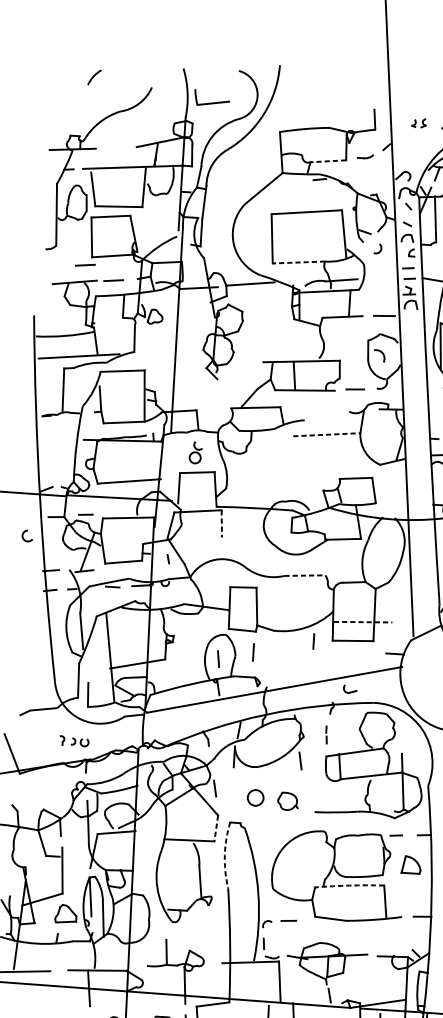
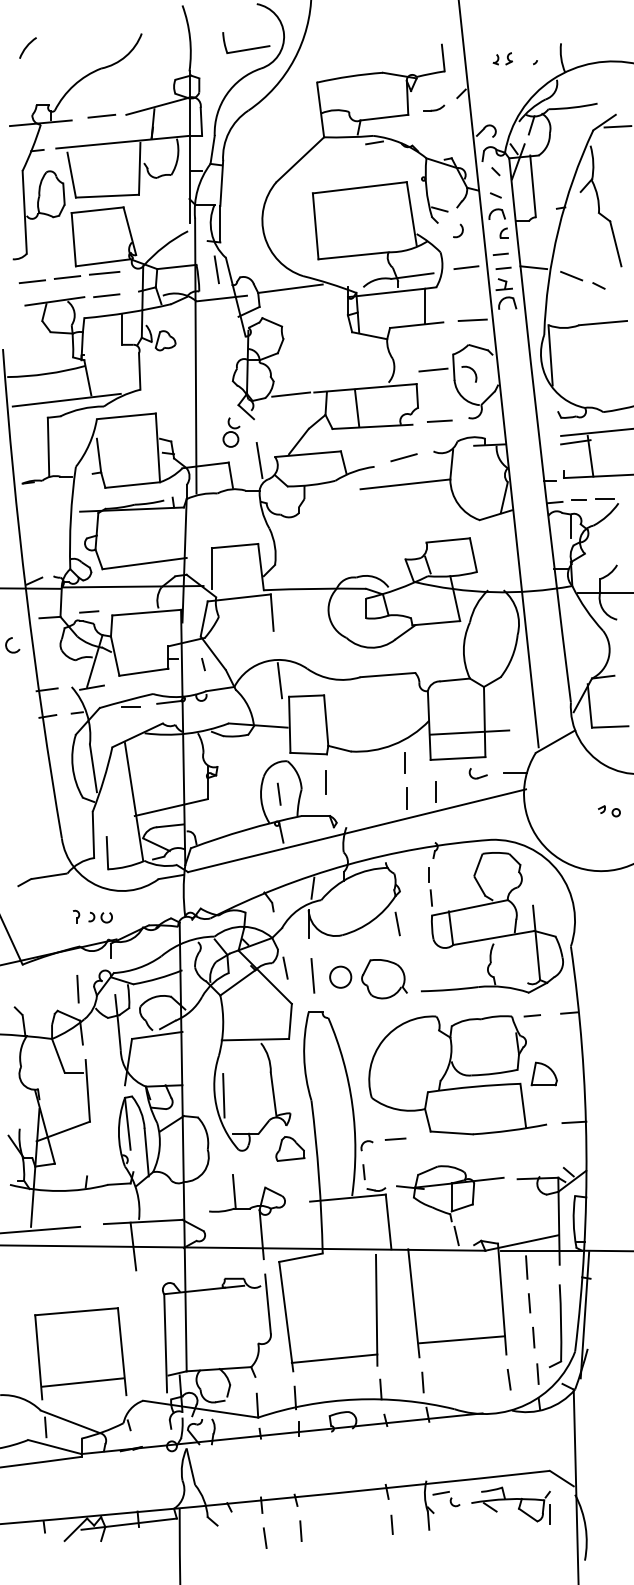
arc: (94, 77) -> (27, 47), moved
part: (212, 102) -> (247, 48), moved
line: (118, 146) -> (101, 115), added
line: (327, 161) -> (383, 117), dashed -> solid
line: (298, 262) -> (353, 255), dashed -> solid
line: (113, 263) -> (104, 272), added
line: (59, 266) -> (32, 281), added
line: (196, 266) -> (216, 269), added
line: (382, 276) -> (466, 267), added
line: (353, 350) -> (433, 369), added
line: (246, 362) -> (291, 394), added
line: (219, 410) -> (259, 460), added
line: (326, 414) -> (403, 457), added
line: (326, 434) -> (405, 484), dashed -> solid
part: (195, 452) -> (231, 432), moved
line: (221, 524) -> (272, 613), dashed -> solid
line: (224, 574) -> (279, 680), added
line: (305, 575) -> (388, 675), dashed -> solid
line: (363, 622) -> (470, 732), dashed -> solid
line: (334, 664) -> (435, 791), added
line: (312, 668) -> (406, 798), added
part: (349, 689) -> (477, 773), moved
part: (326, 734) -> (430, 886), size x1.67
line: (59, 794) -> (77, 988), added
line: (234, 795) -> (312, 975), added
part: (288, 801) -> (384, 979), size x1.67
line: (216, 828) -> (290, 1021), dashed -> solid
arc: (225, 855) -> (304, 1056), dashed -> solid
part: (410, 864) -> (543, 1073), moved
line: (163, 880) -> (223, 1095), added
arc: (349, 885) -> (474, 1086), dashed -> solid
part: (66, 913) -> (290, 1148), moved

